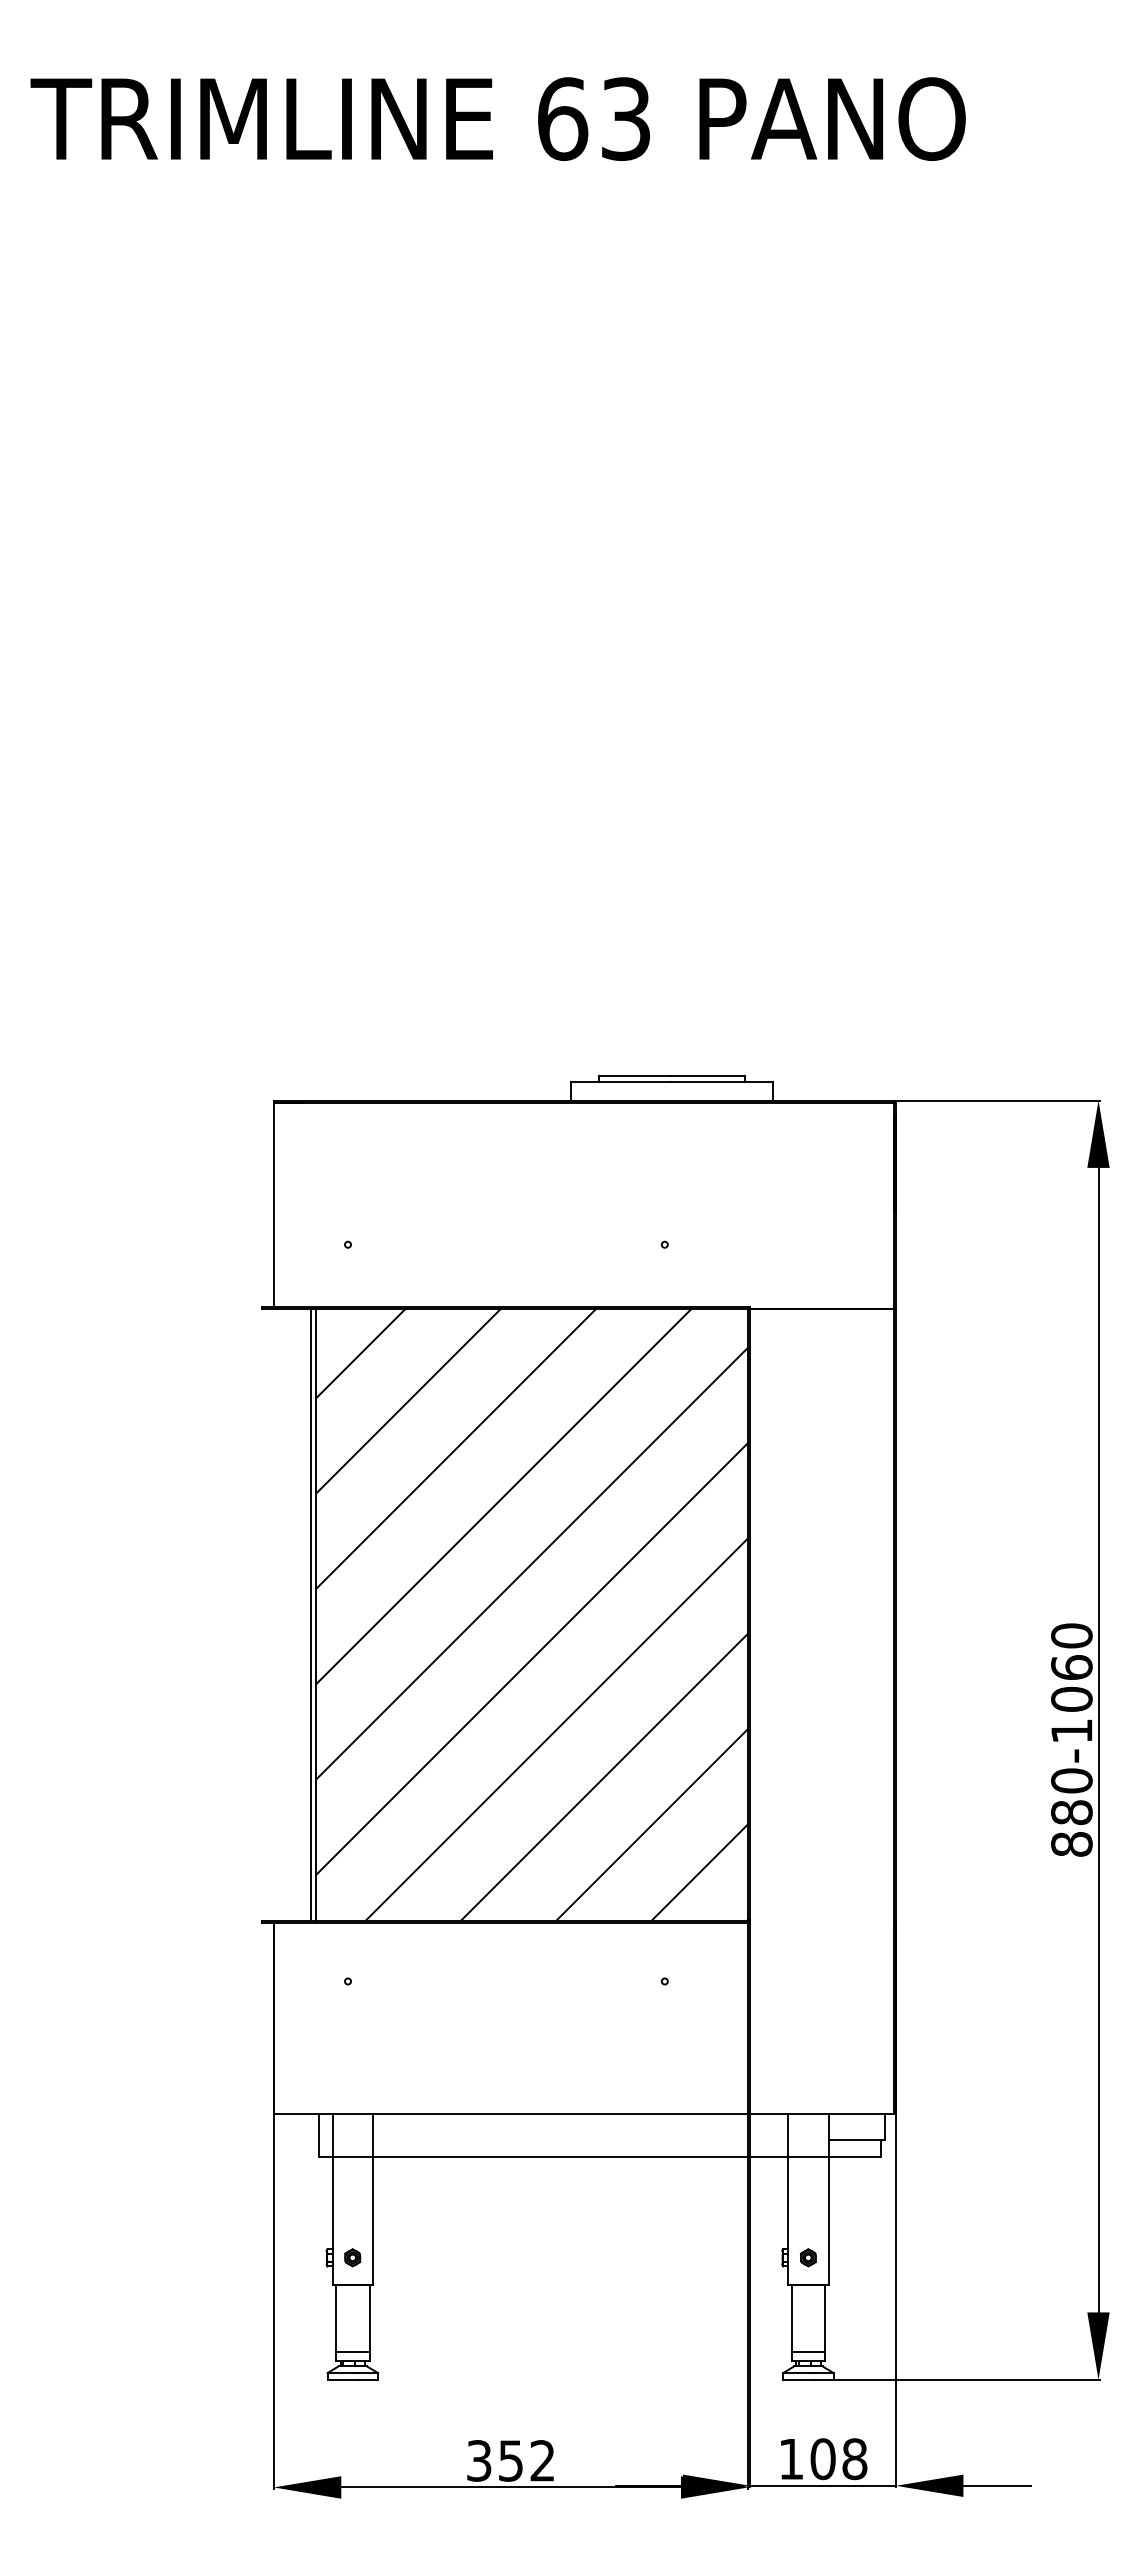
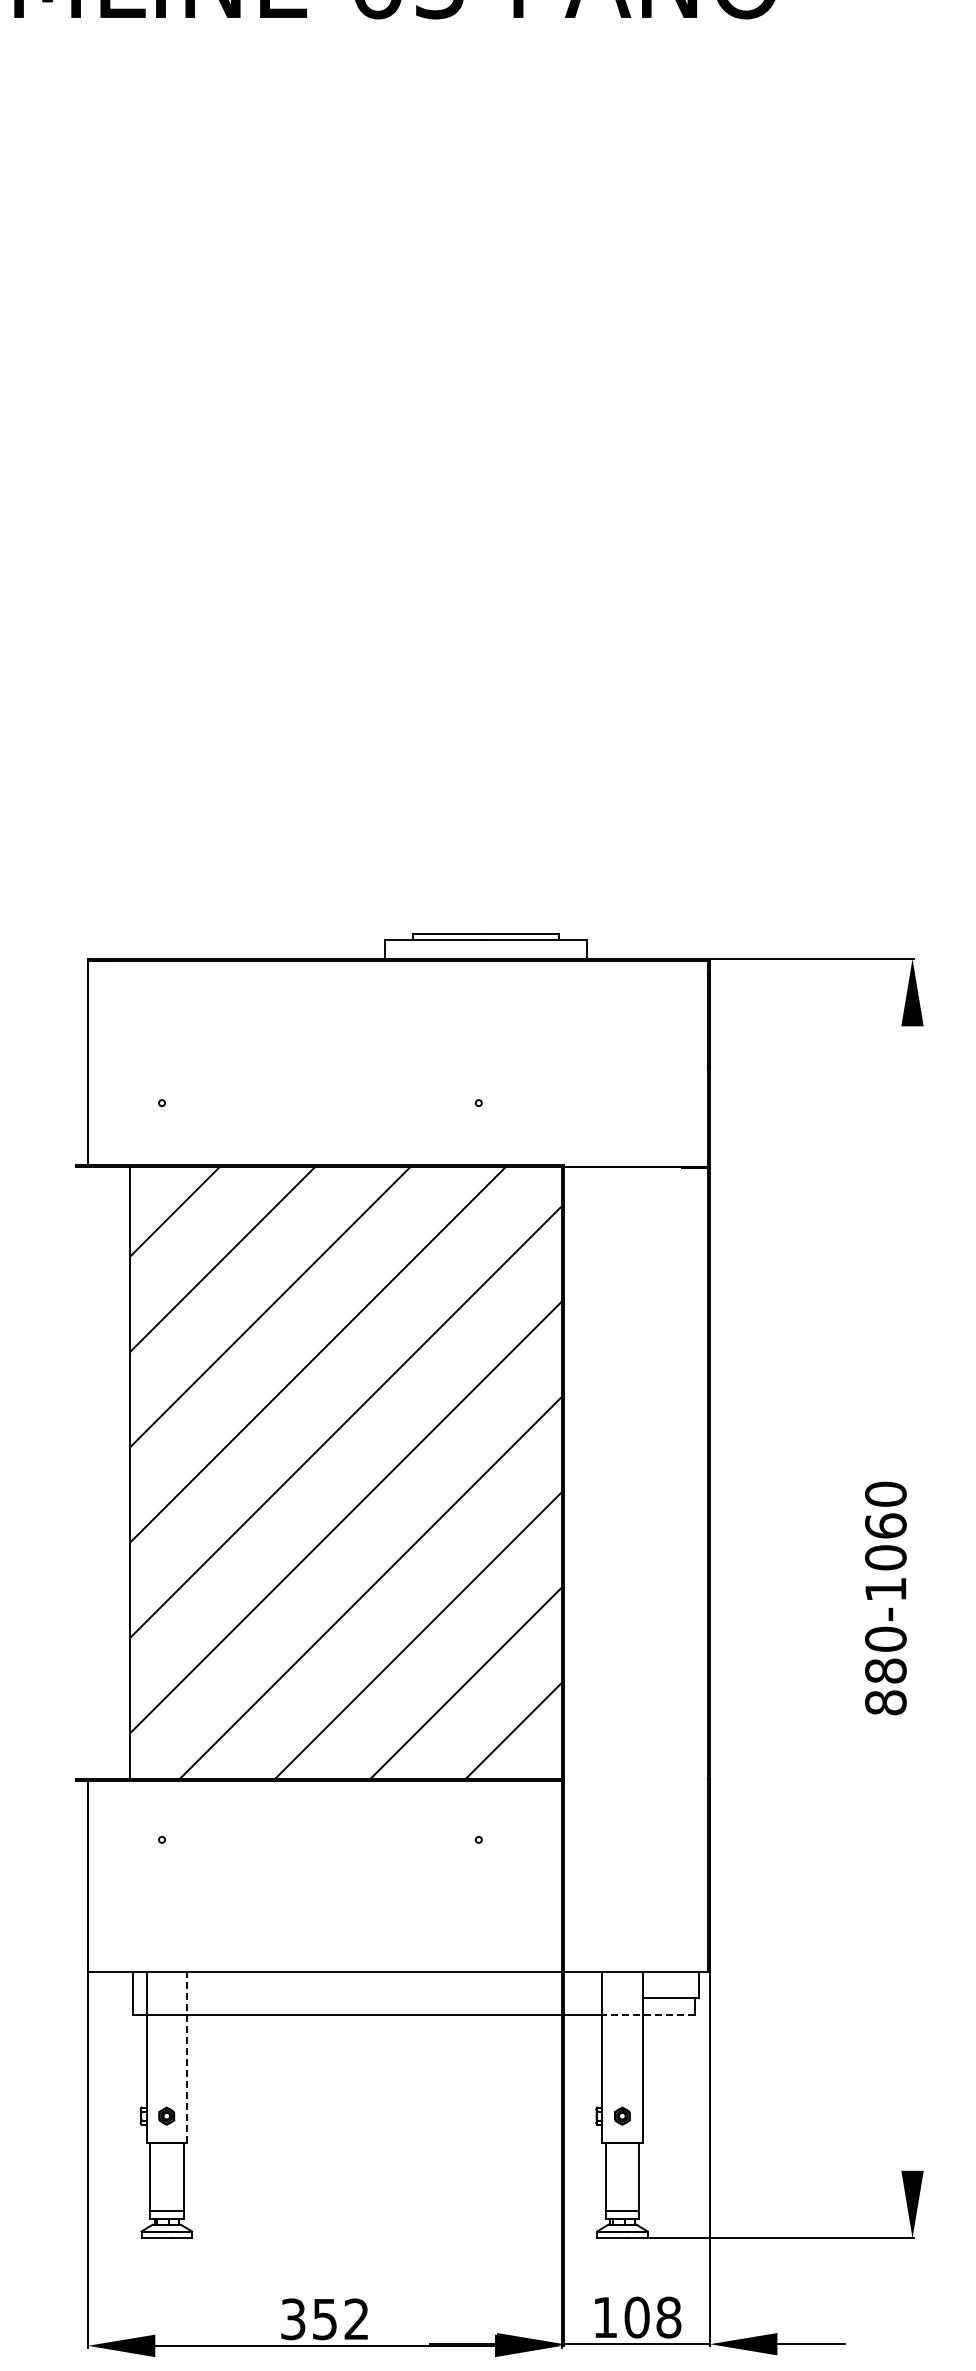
line: (310, 1614) -> (124, 1472), removed
line: (1098, 1739) -> (912, 1597), removed
line: (834, 2156) -> (648, 2014), solid -> dashed
line: (372, 2199) -> (186, 2057), solid -> dashed

